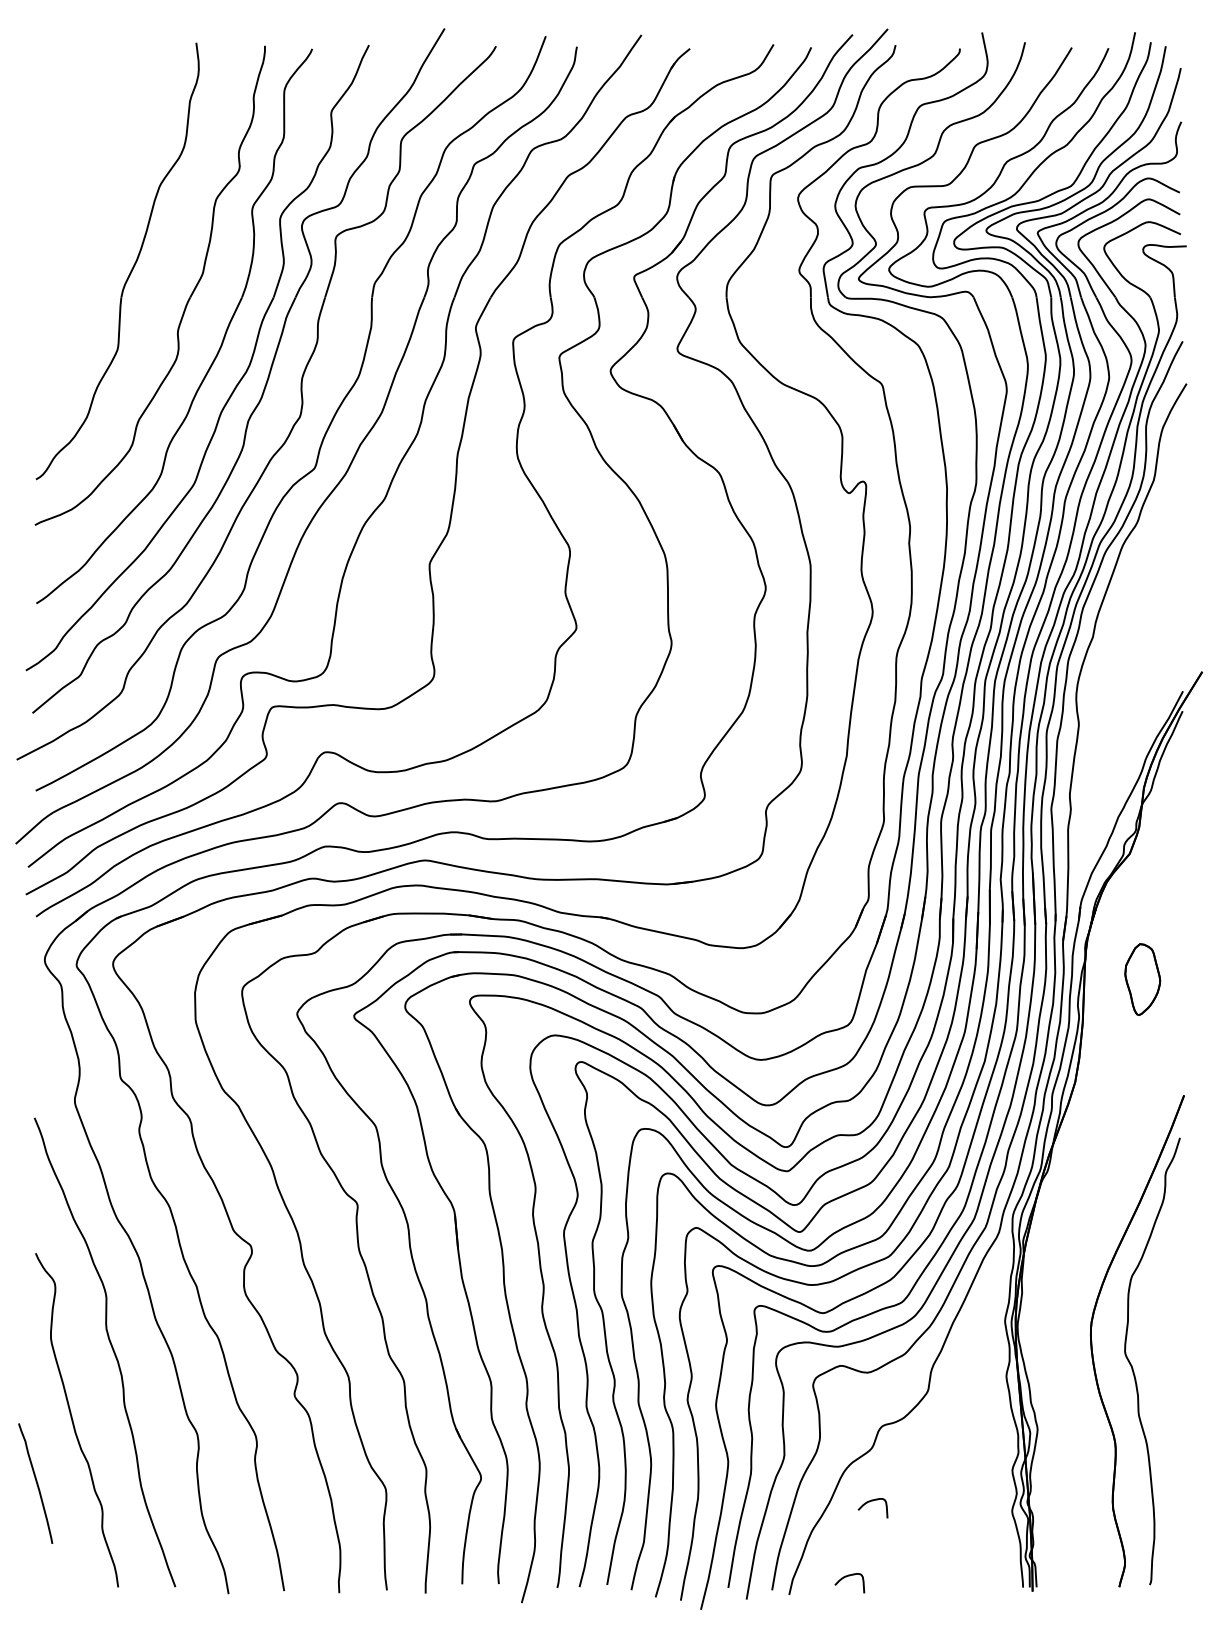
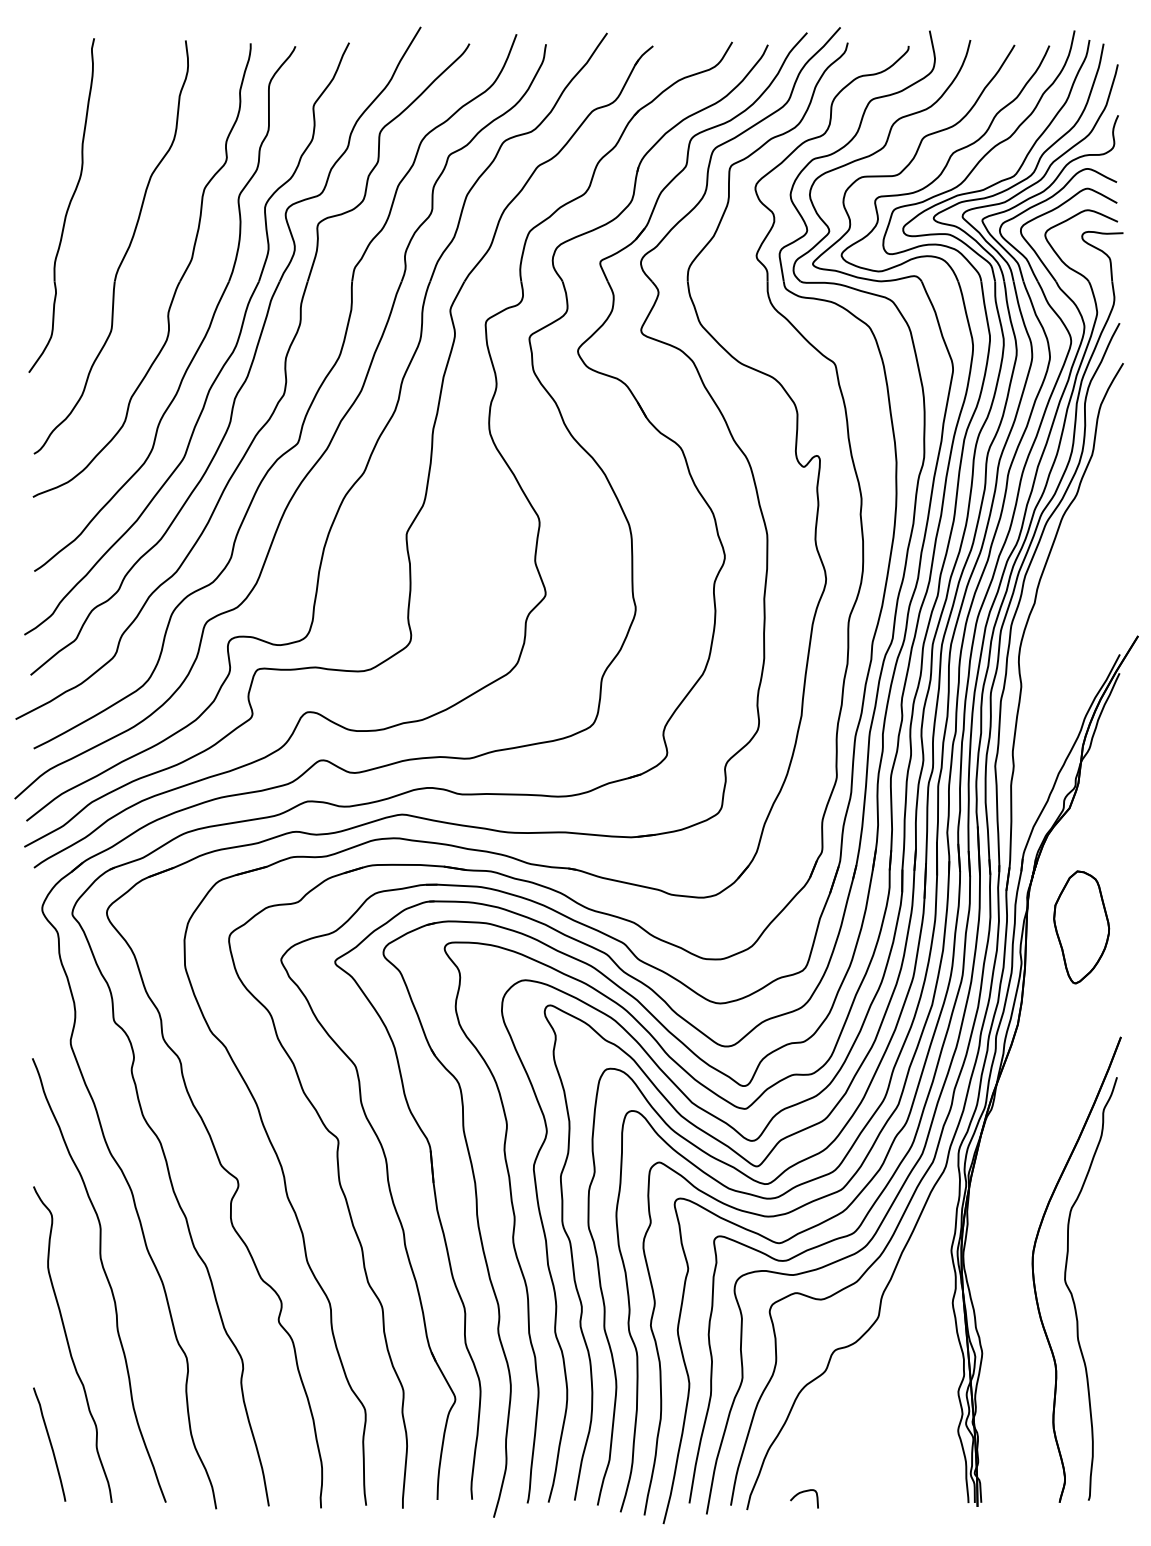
part: (71, 219) -> (67, 207), added
part: (1142, 979) -> (1081, 927), size x1.67
curve: (35, 1482) -> (49, 1443), moved
curve: (869, 1502) -> (823, 1422), removed

